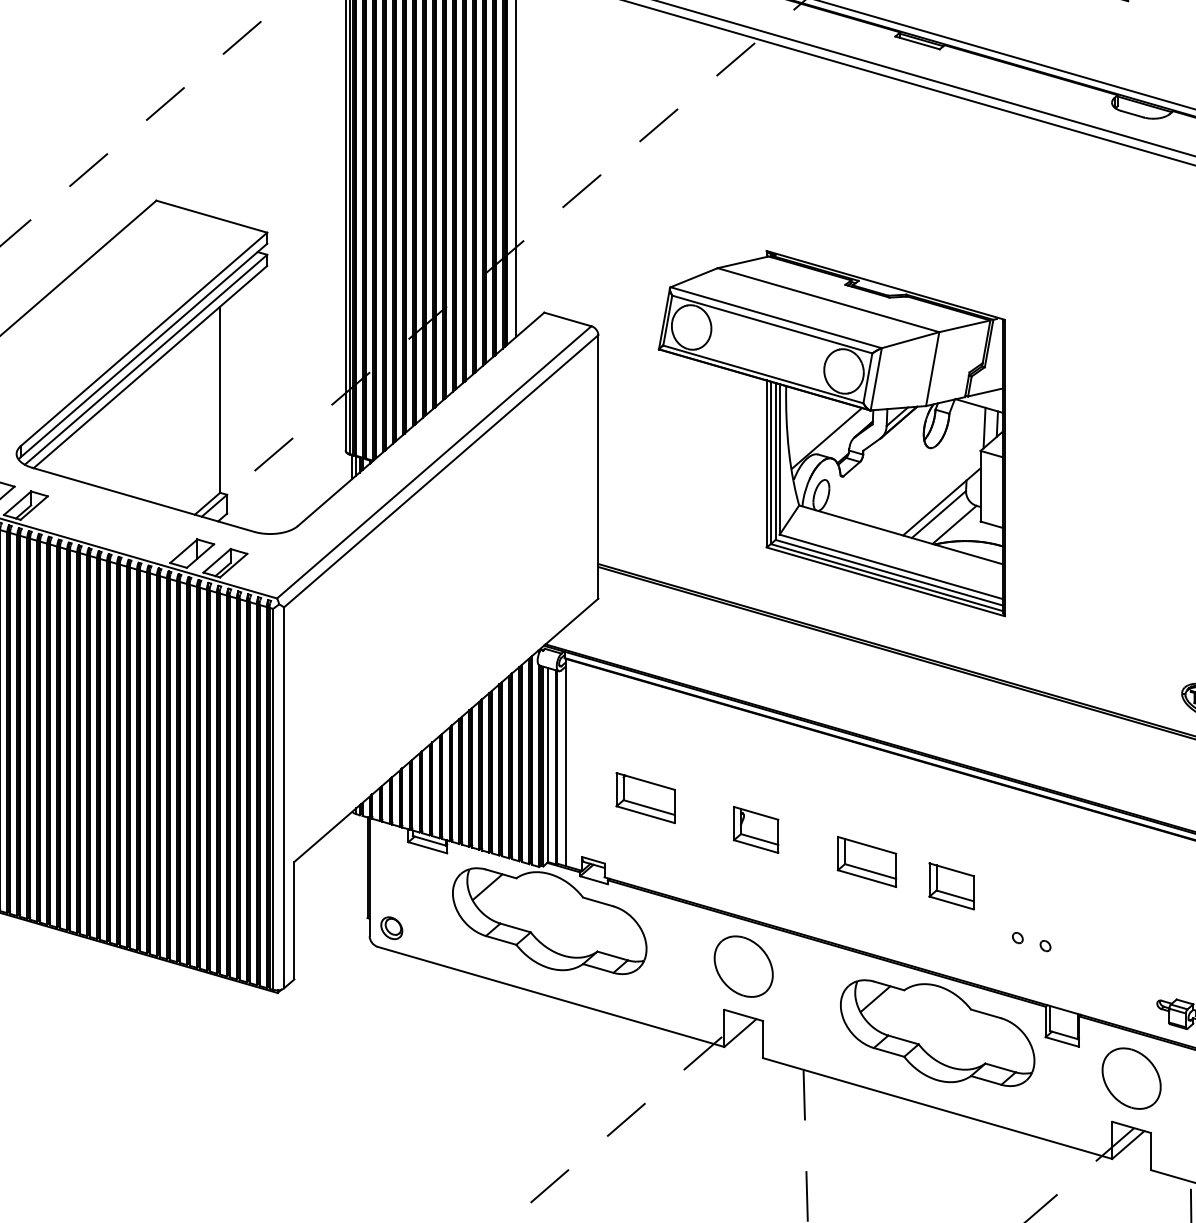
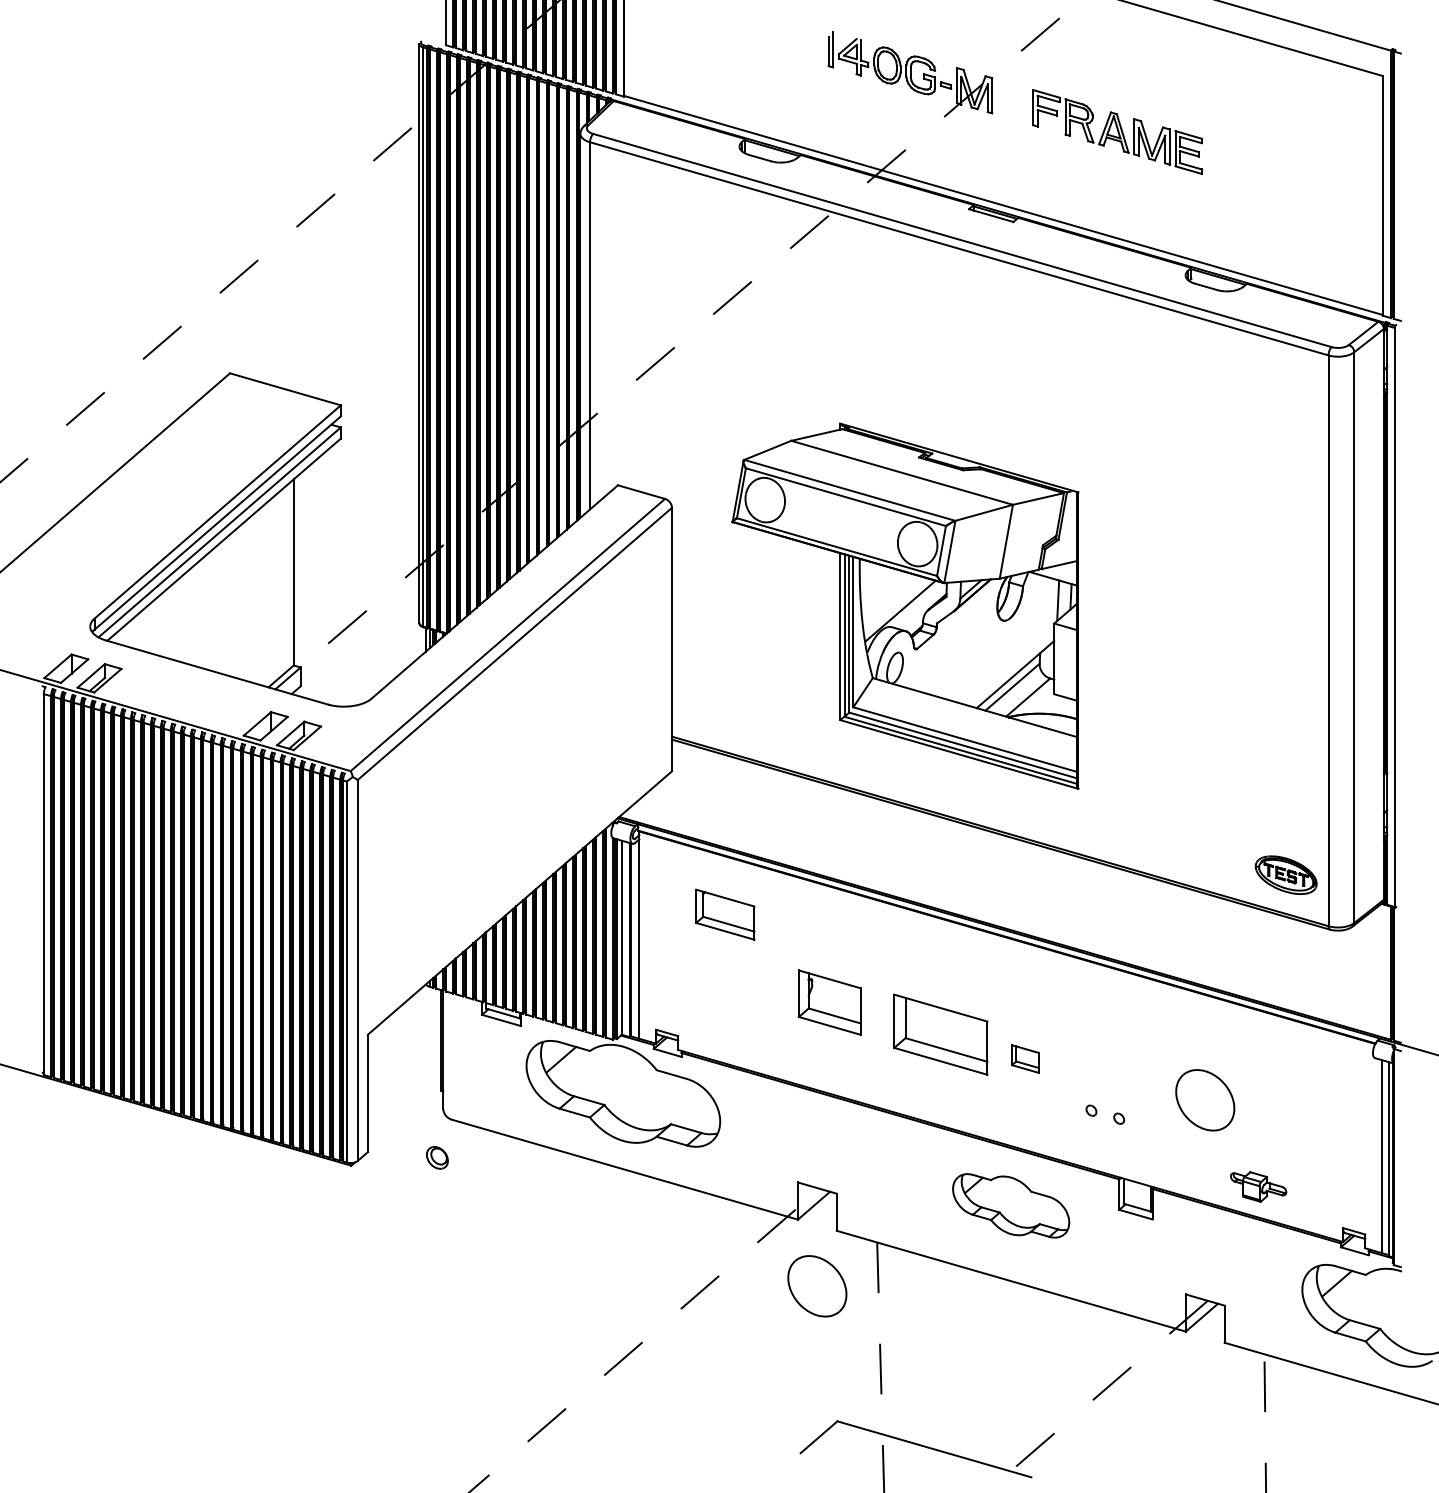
part: (645, 797) -> (725, 914), moved
part: (755, 829) -> (829, 1002), size x1.4
part: (866, 861) -> (940, 1034), size x1.6
part: (951, 885) -> (1025, 1058), size x0.6
part: (391, 927) -> (437, 1157), moved
part: (743, 966) -> (817, 1286), moved
part: (936, 1032) -> (1010, 1205), size x0.6
part: (1131, 1078) -> (1205, 1100), moved

